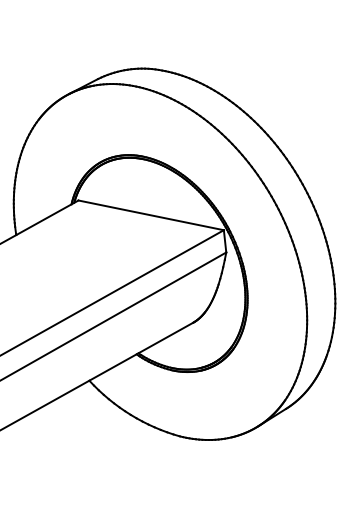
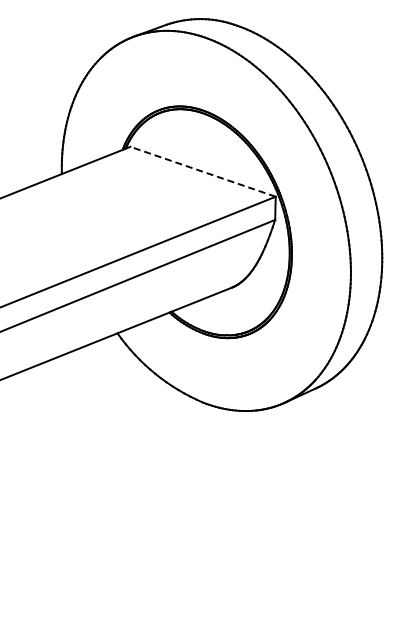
line: (151, 215) -> (203, 171), solid -> dashed

